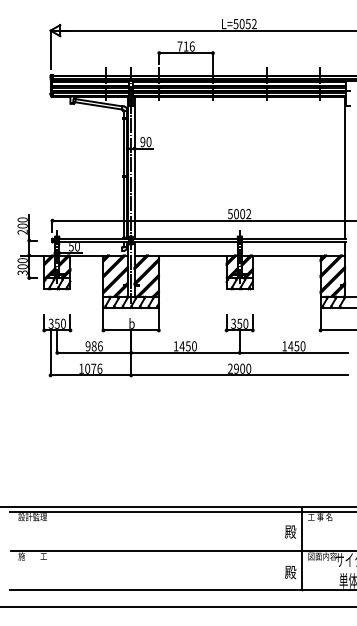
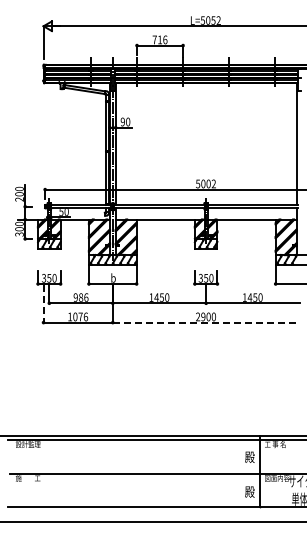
line: (50, 354) -> (43, 304), solid -> dashed
line: (240, 375) -> (206, 322), solid -> dashed

